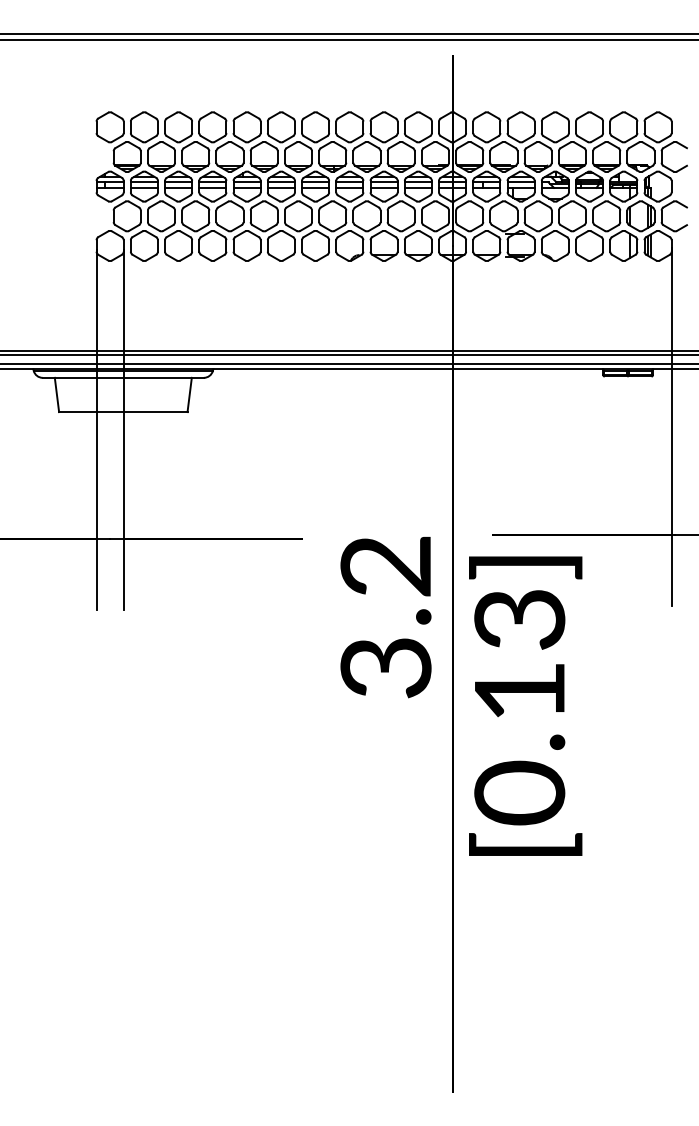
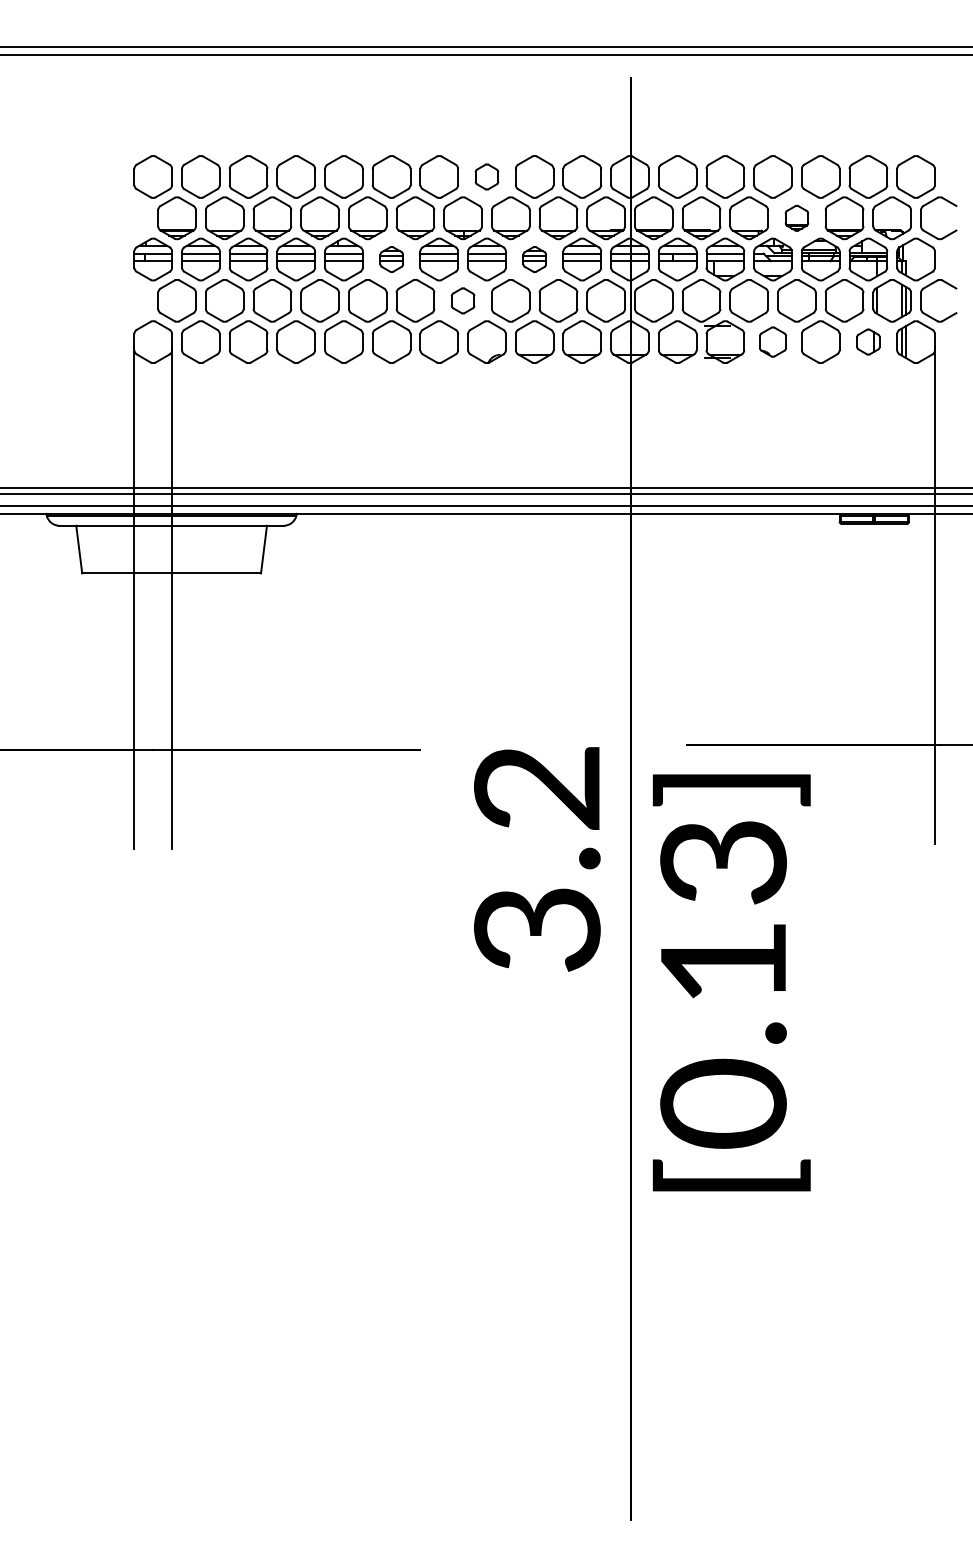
part: (349, 126) -> (486, 176), size x0.6
part: (572, 157) -> (796, 218), size x0.6
part: (281, 186) -> (391, 259), size x0.6
part: (383, 186) -> (534, 259), size x0.6
part: (332, 216) -> (462, 300), size x0.6
part: (554, 245) -> (772, 341), size x0.7
part: (623, 245) -> (868, 341), size x0.6

